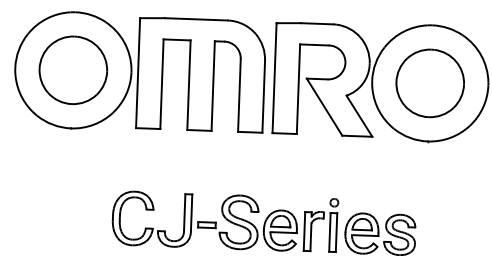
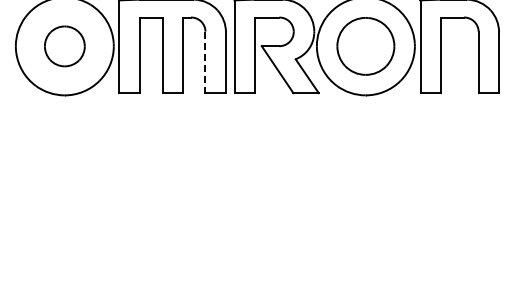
part: (72, 70) -> (64, 46), size x0.7
line: (239, 95) -> (205, 62), solid -> dashed
part: (263, 222) -> (229, 168), removed

